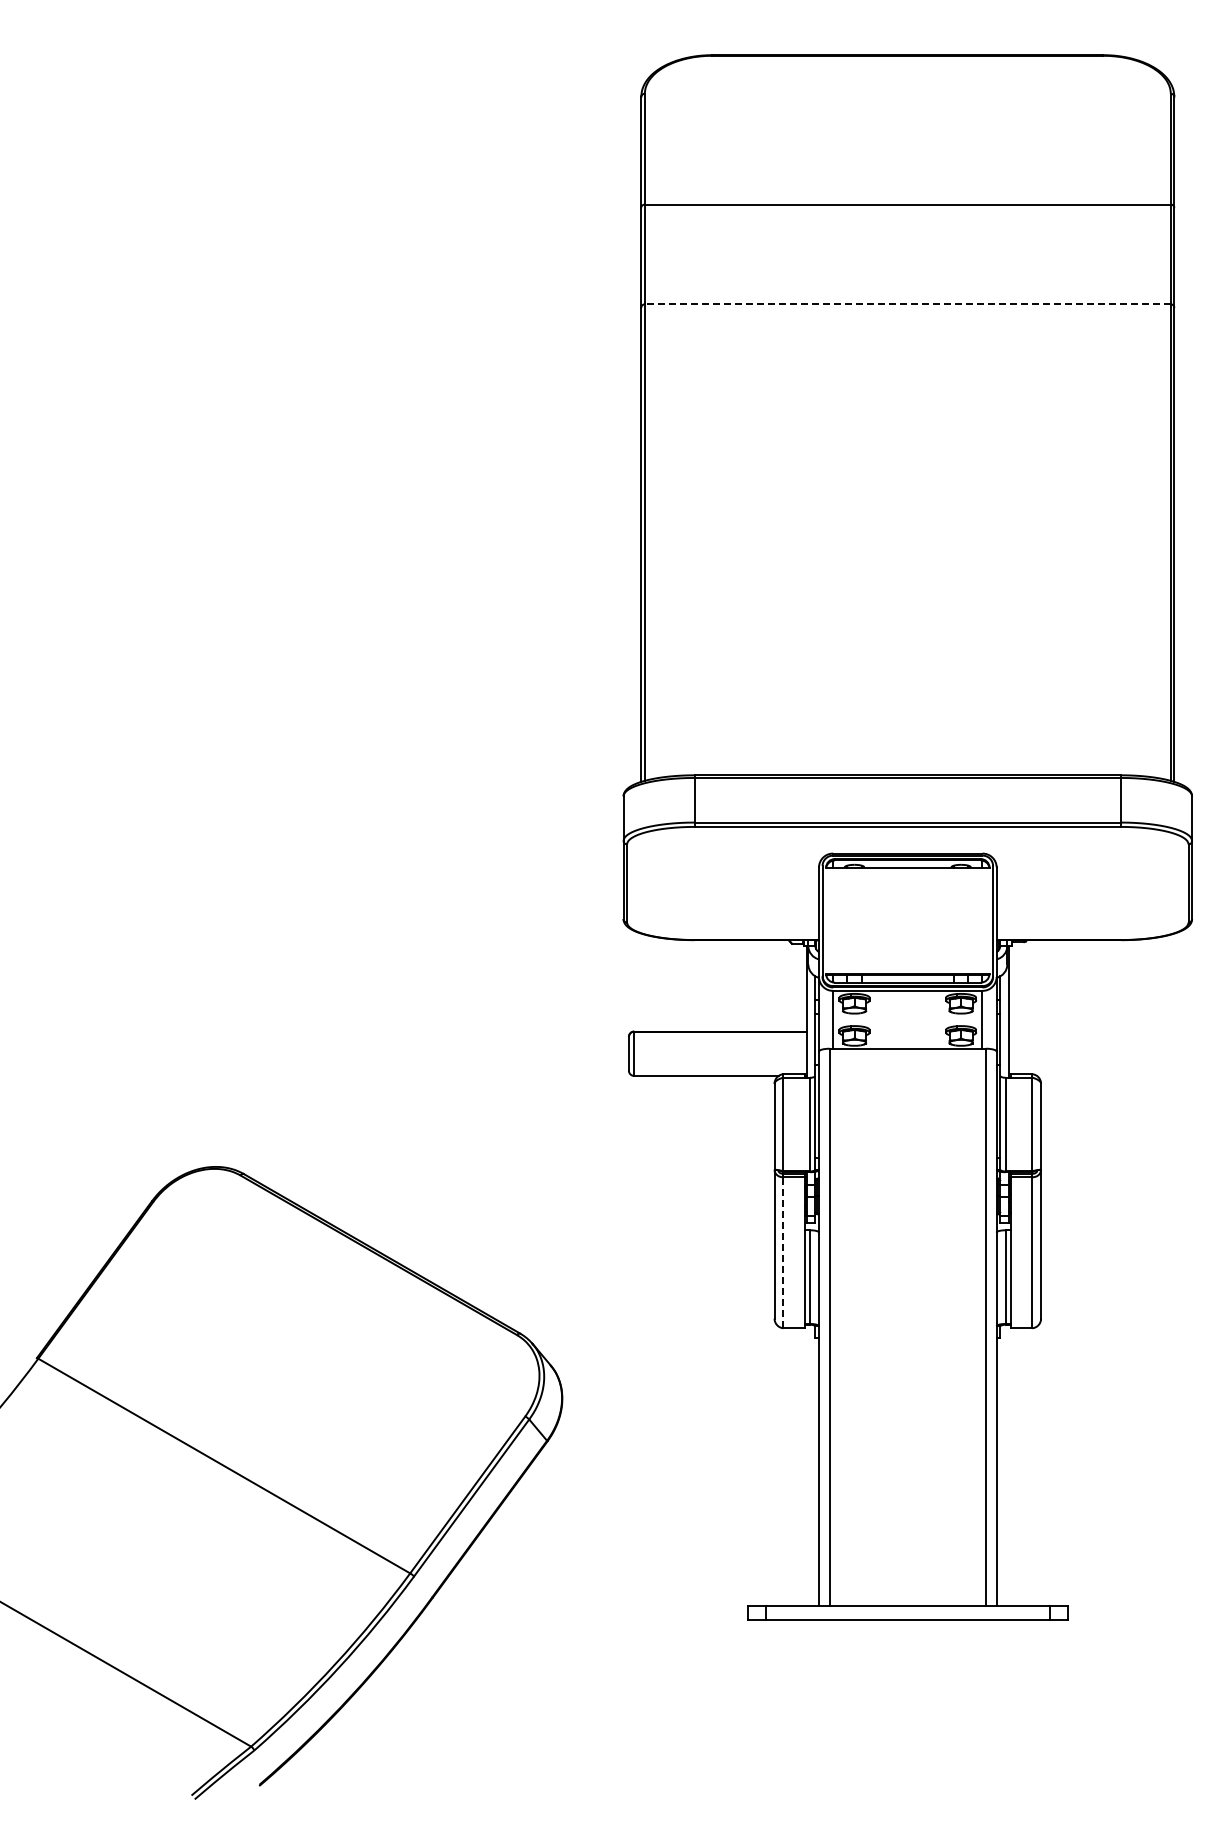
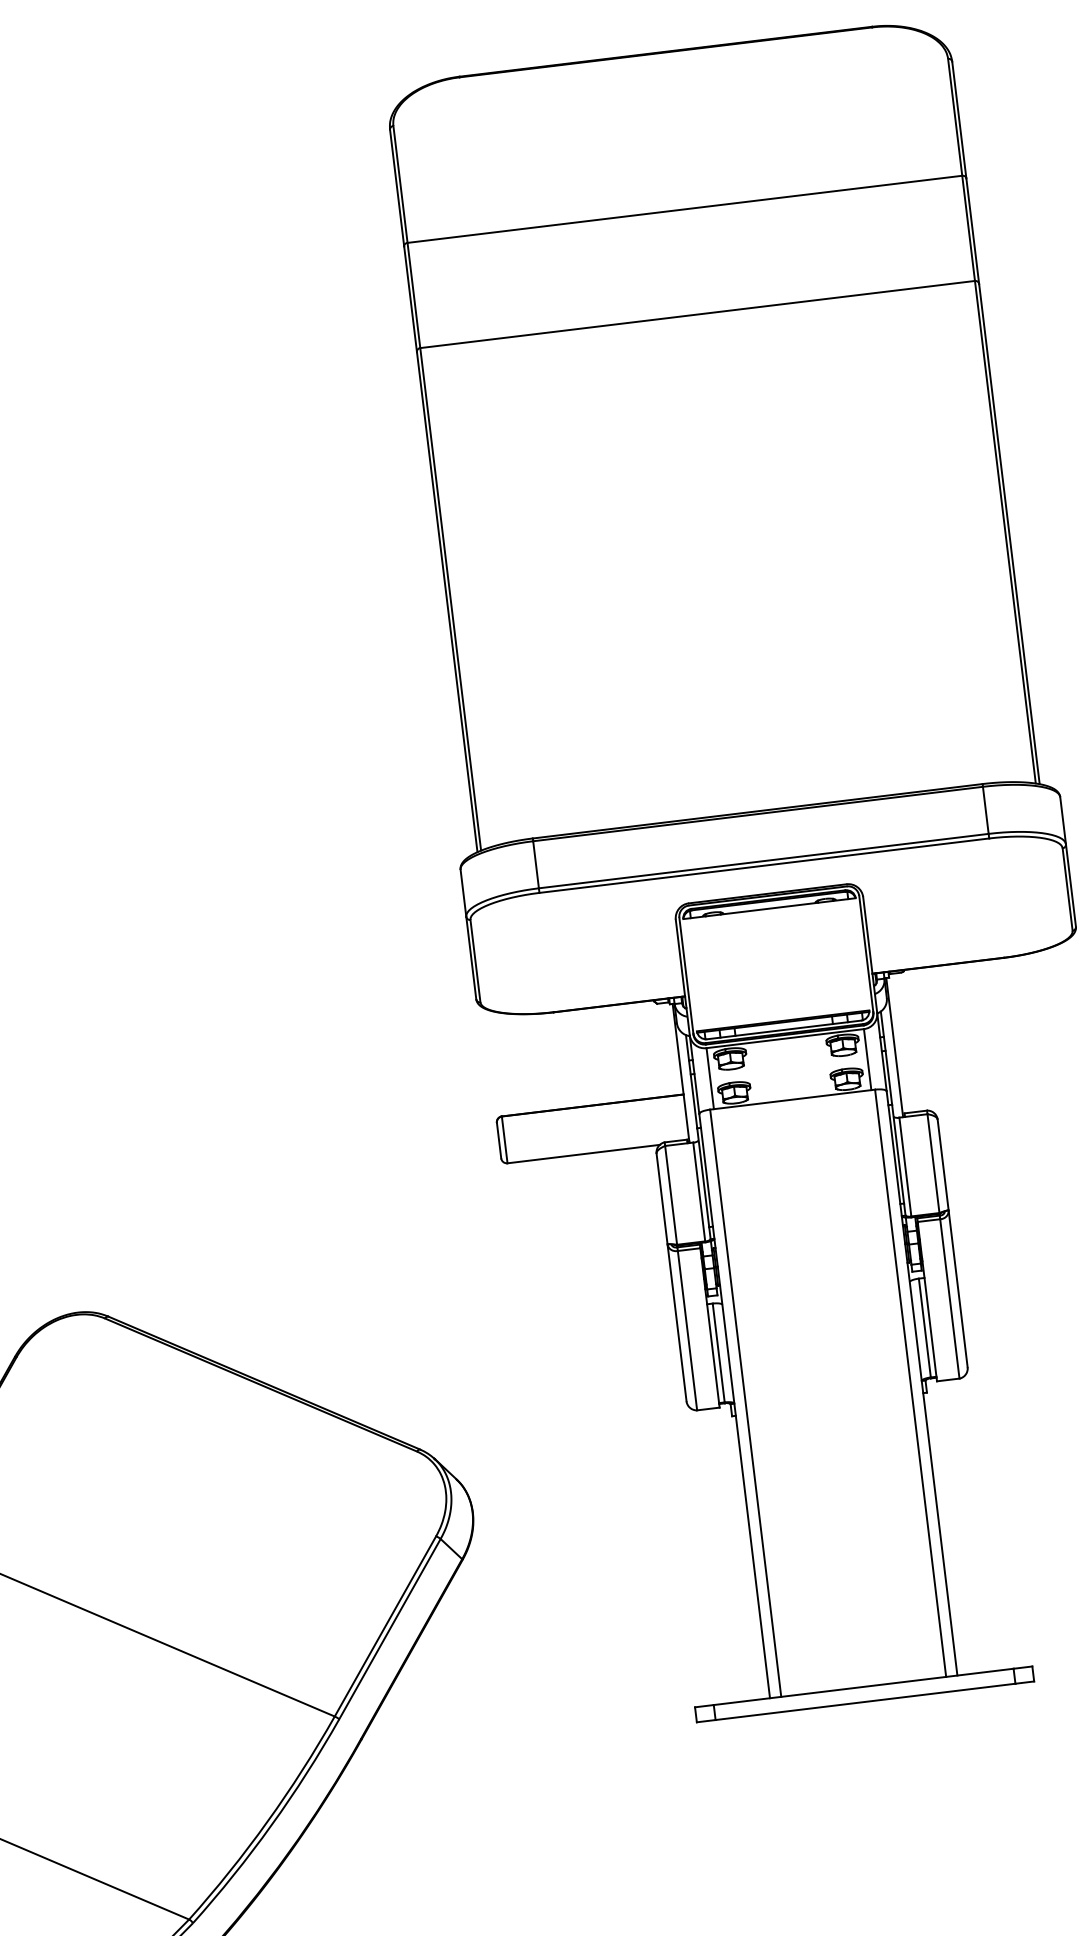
line: (907, 304) -> (697, 314), dashed -> solid
line: (783, 1252) -> (687, 1330), dashed -> solid

